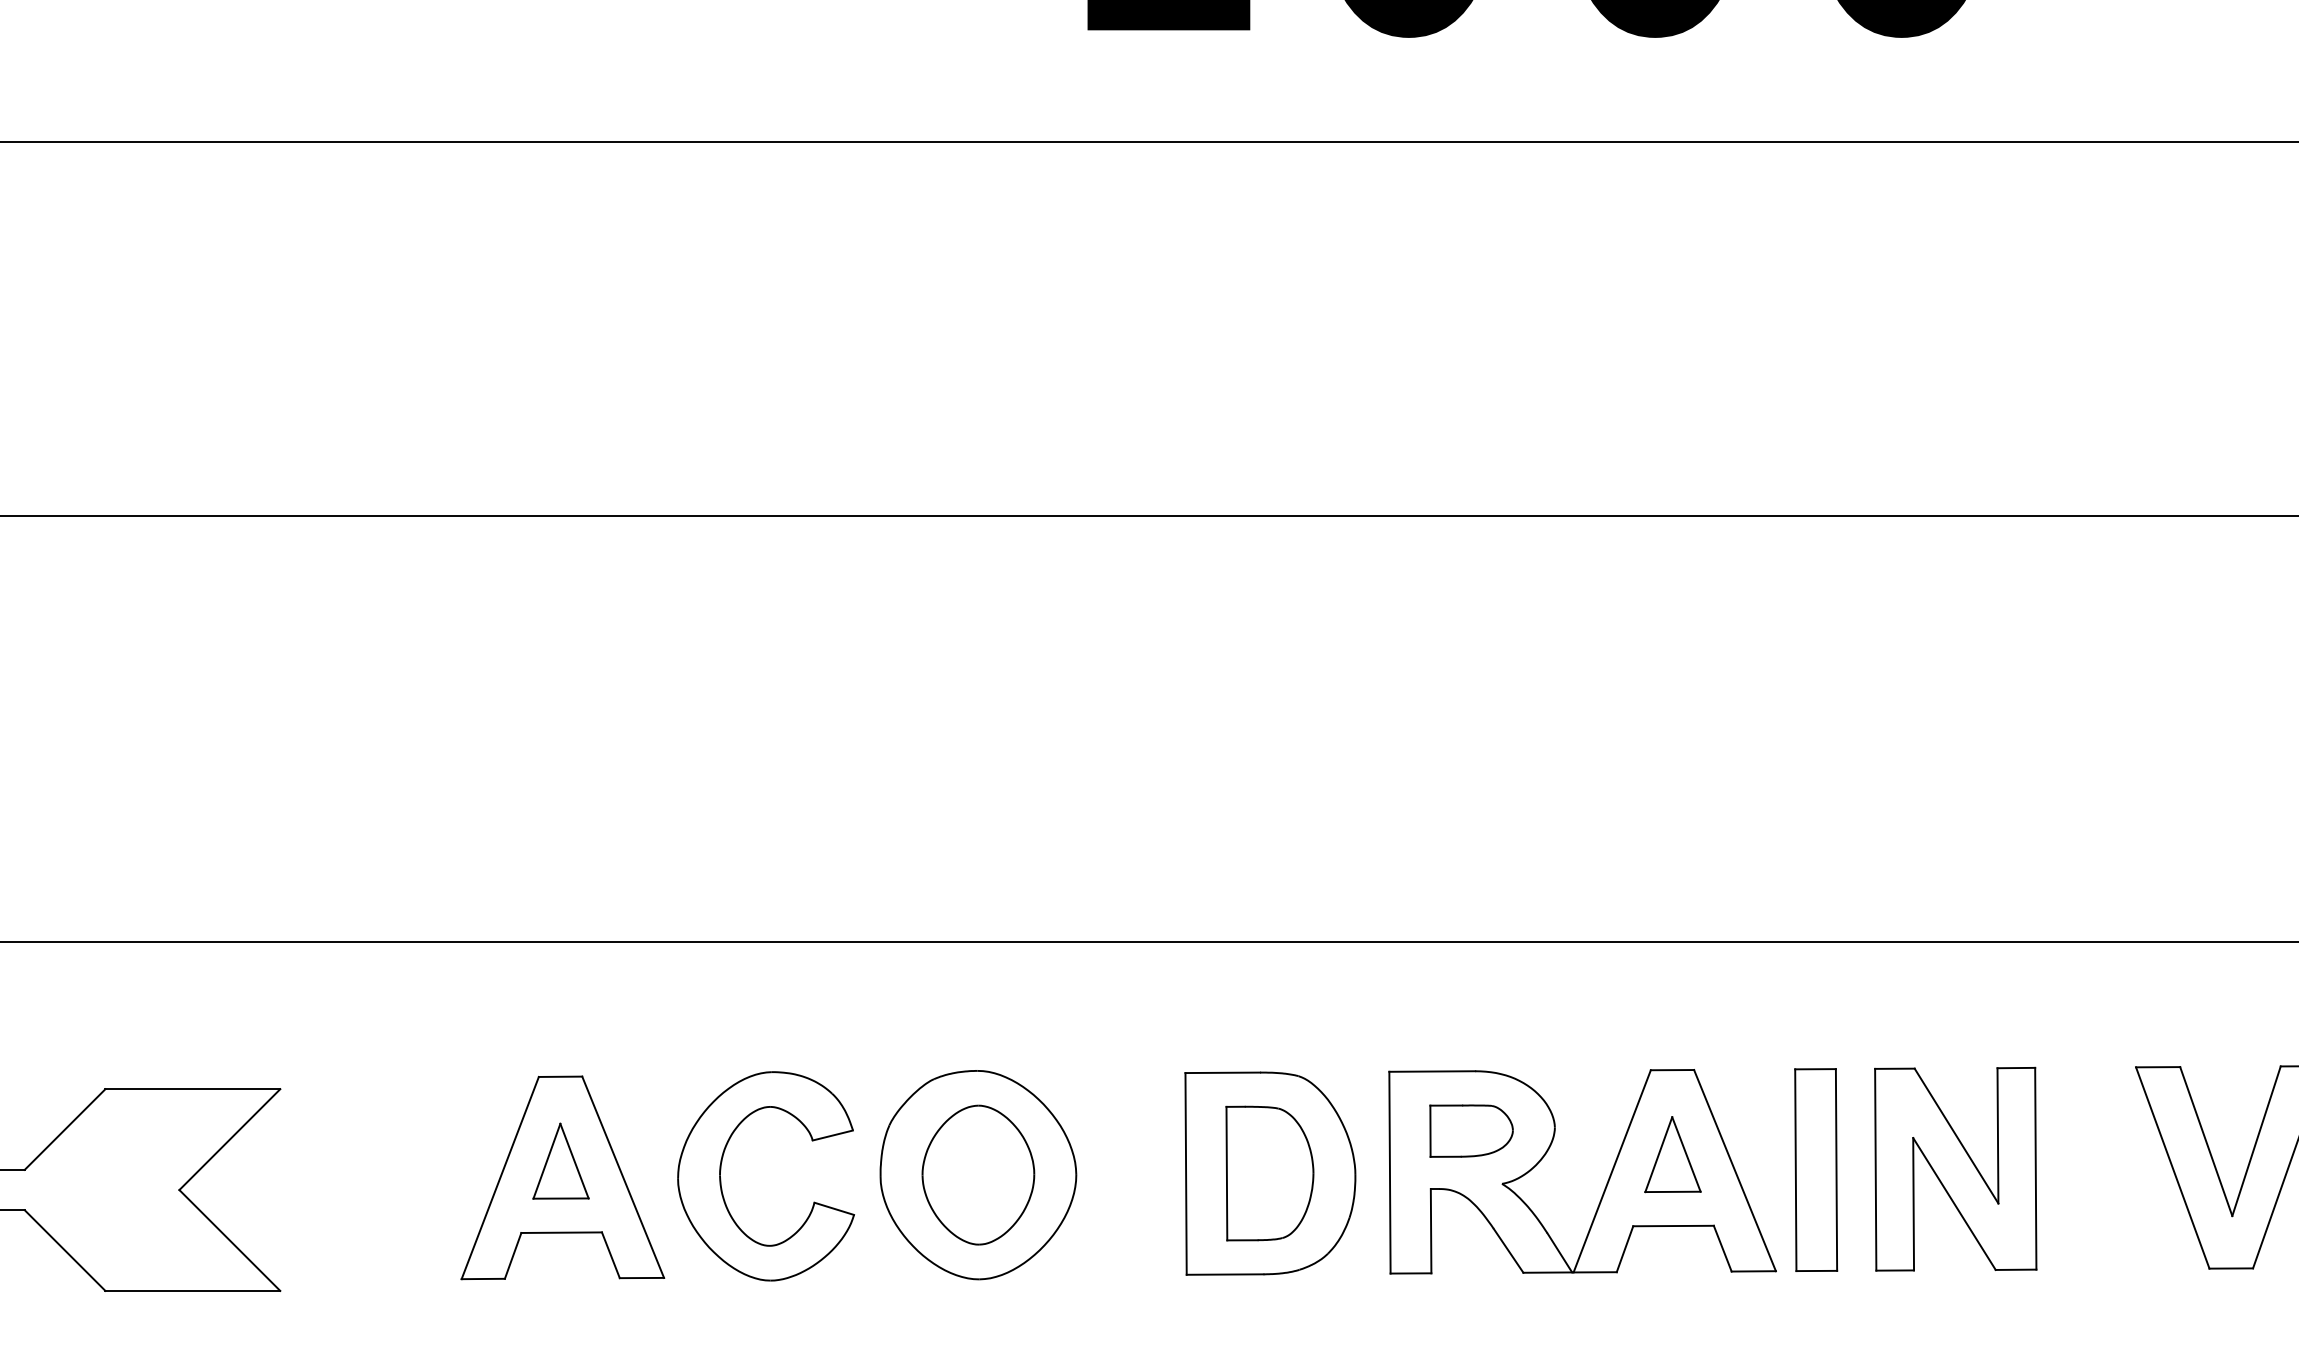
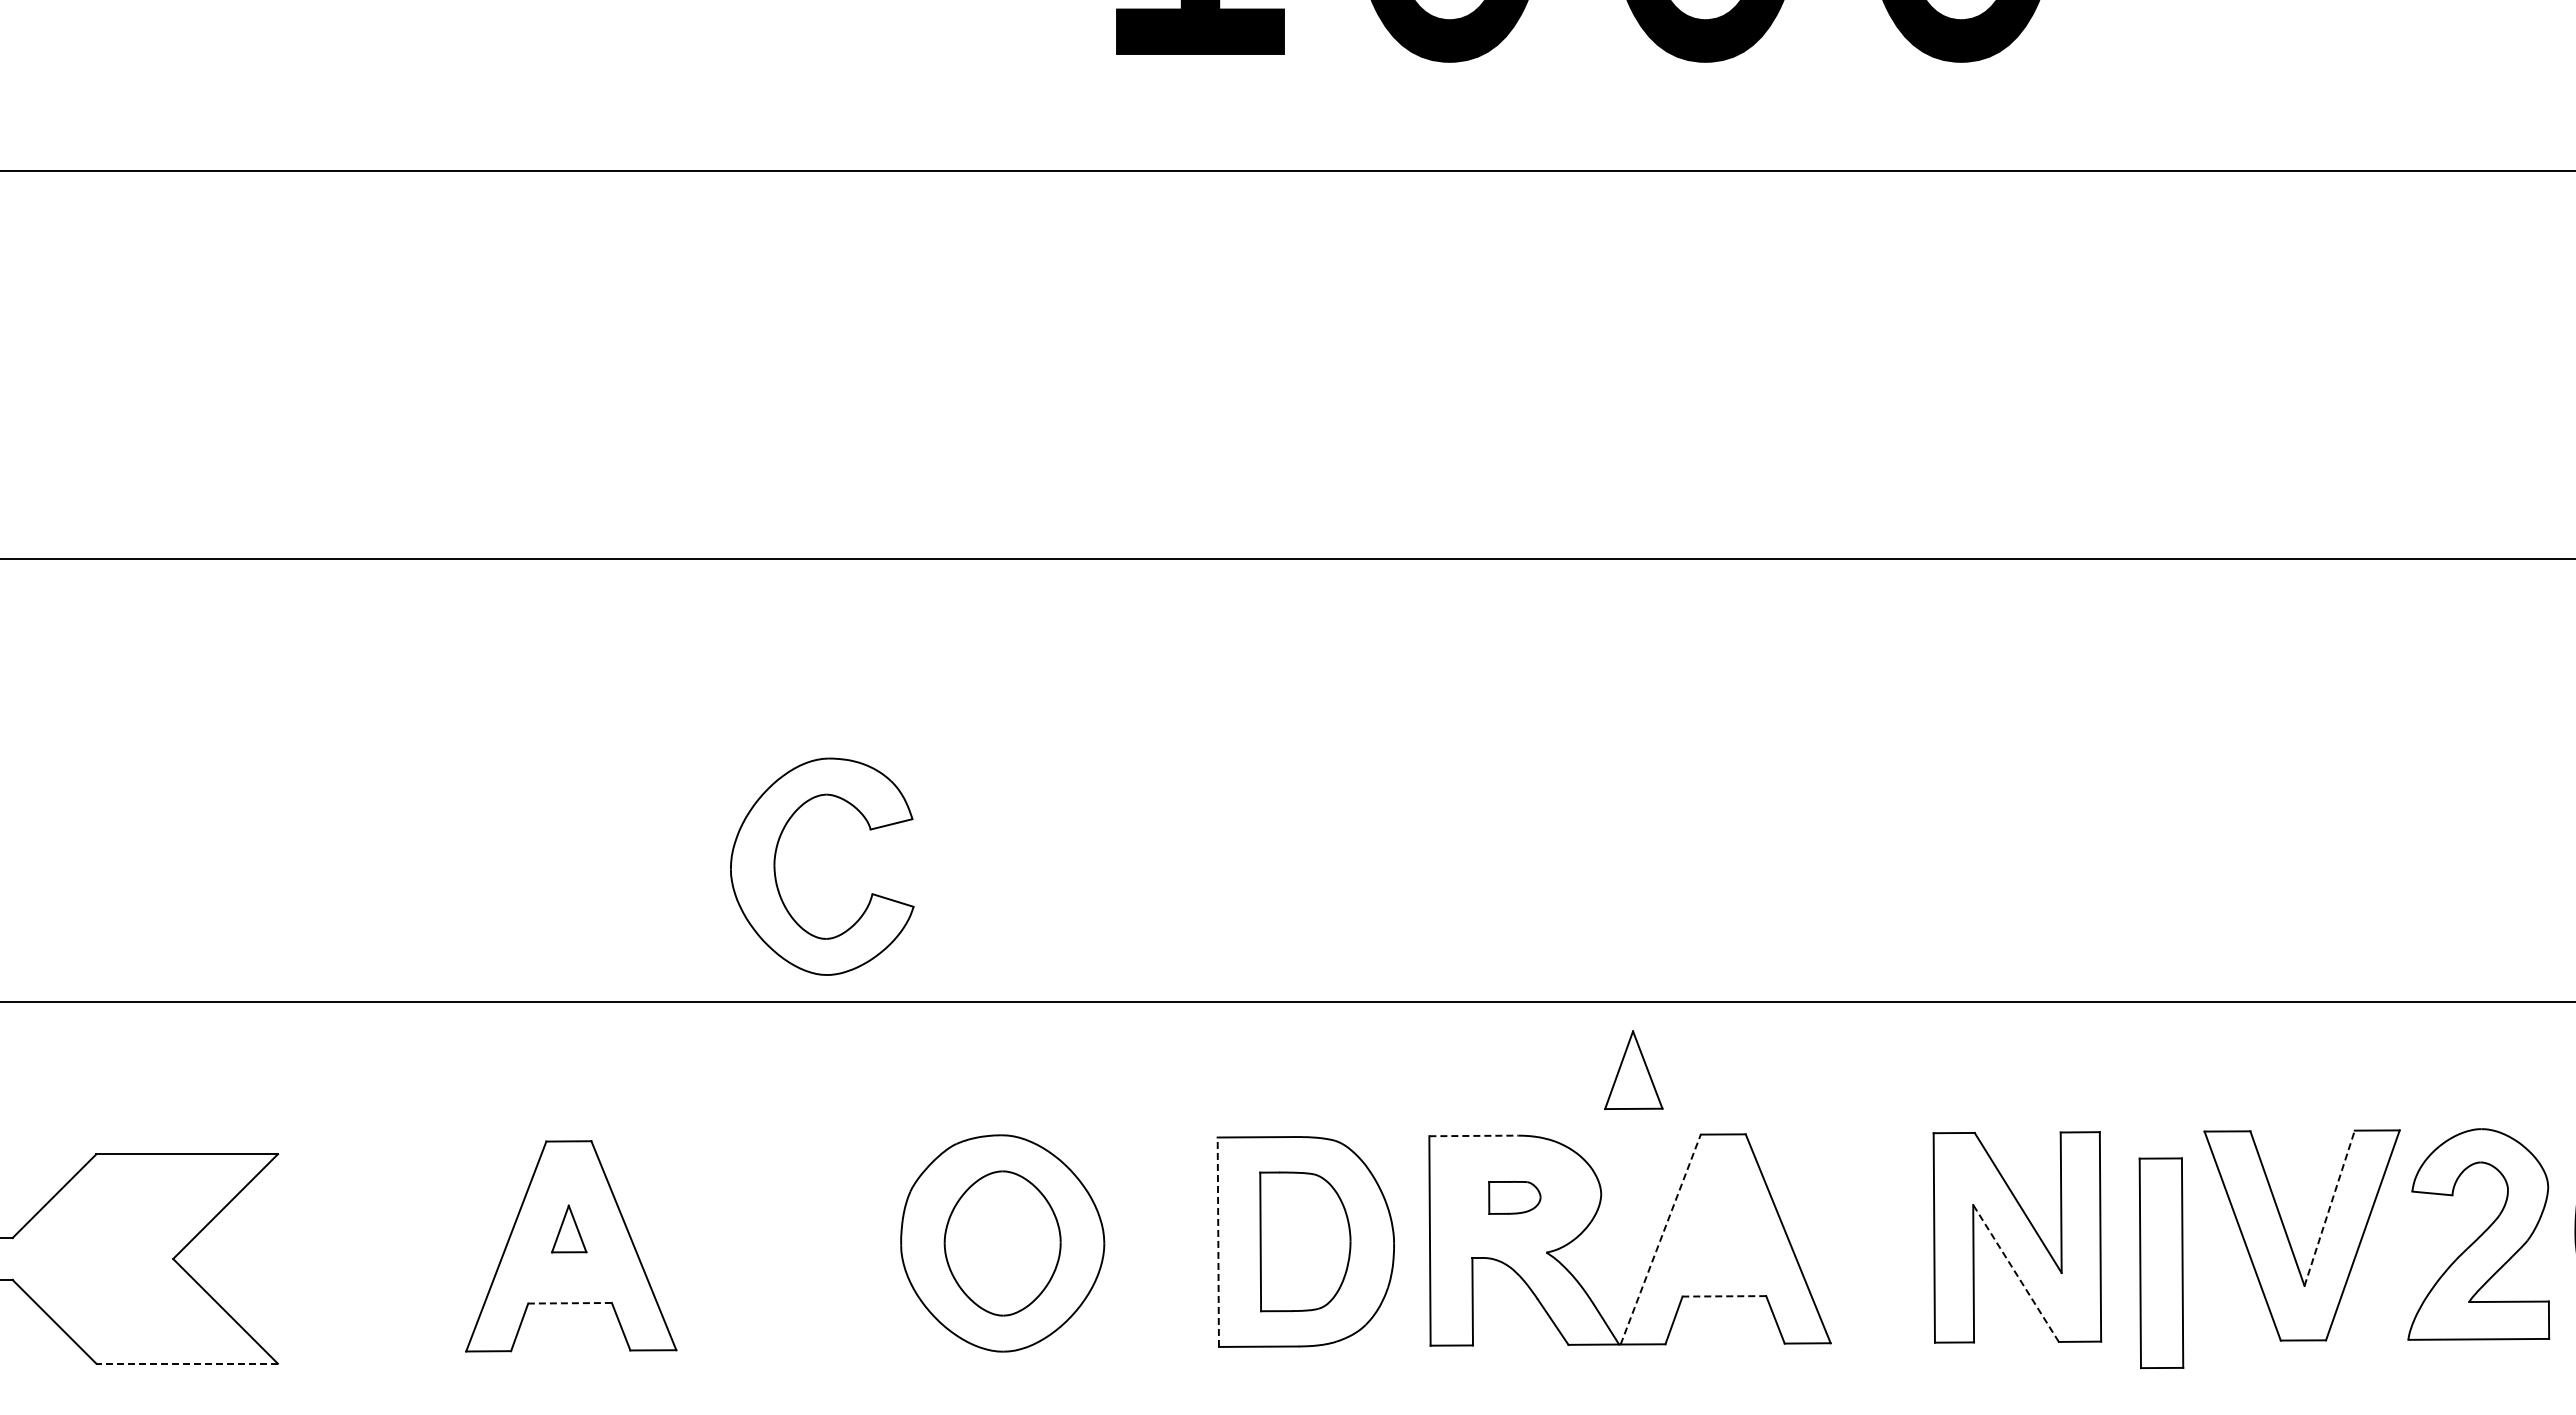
line: (1431, 1071) -> (1473, 1135), solid -> dashed
part: (1471, 1130) -> (1514, 1197), size x0.6
line: (2256, 1141) -> (2329, 1208), solid -> dashed
part: (1672, 1154) -> (1633, 1070), moved
part: (560, 1160) -> (568, 1228), size x0.6
part: (1816, 1170) -> (2161, 1263), moved
line: (1611, 1171) -> (1660, 1239), solid -> dashed
line: (1186, 1174) -> (1218, 1242), solid -> dashed
part: (721, 1176) -> (775, 866), moved
line: (1954, 1204) -> (2016, 1273), solid -> dashed
line: (1673, 1226) -> (1724, 1296), solid -> dashed
line: (562, 1232) -> (570, 1303), solid -> dashed
line: (193, 1290) -> (187, 1363), solid -> dashed

